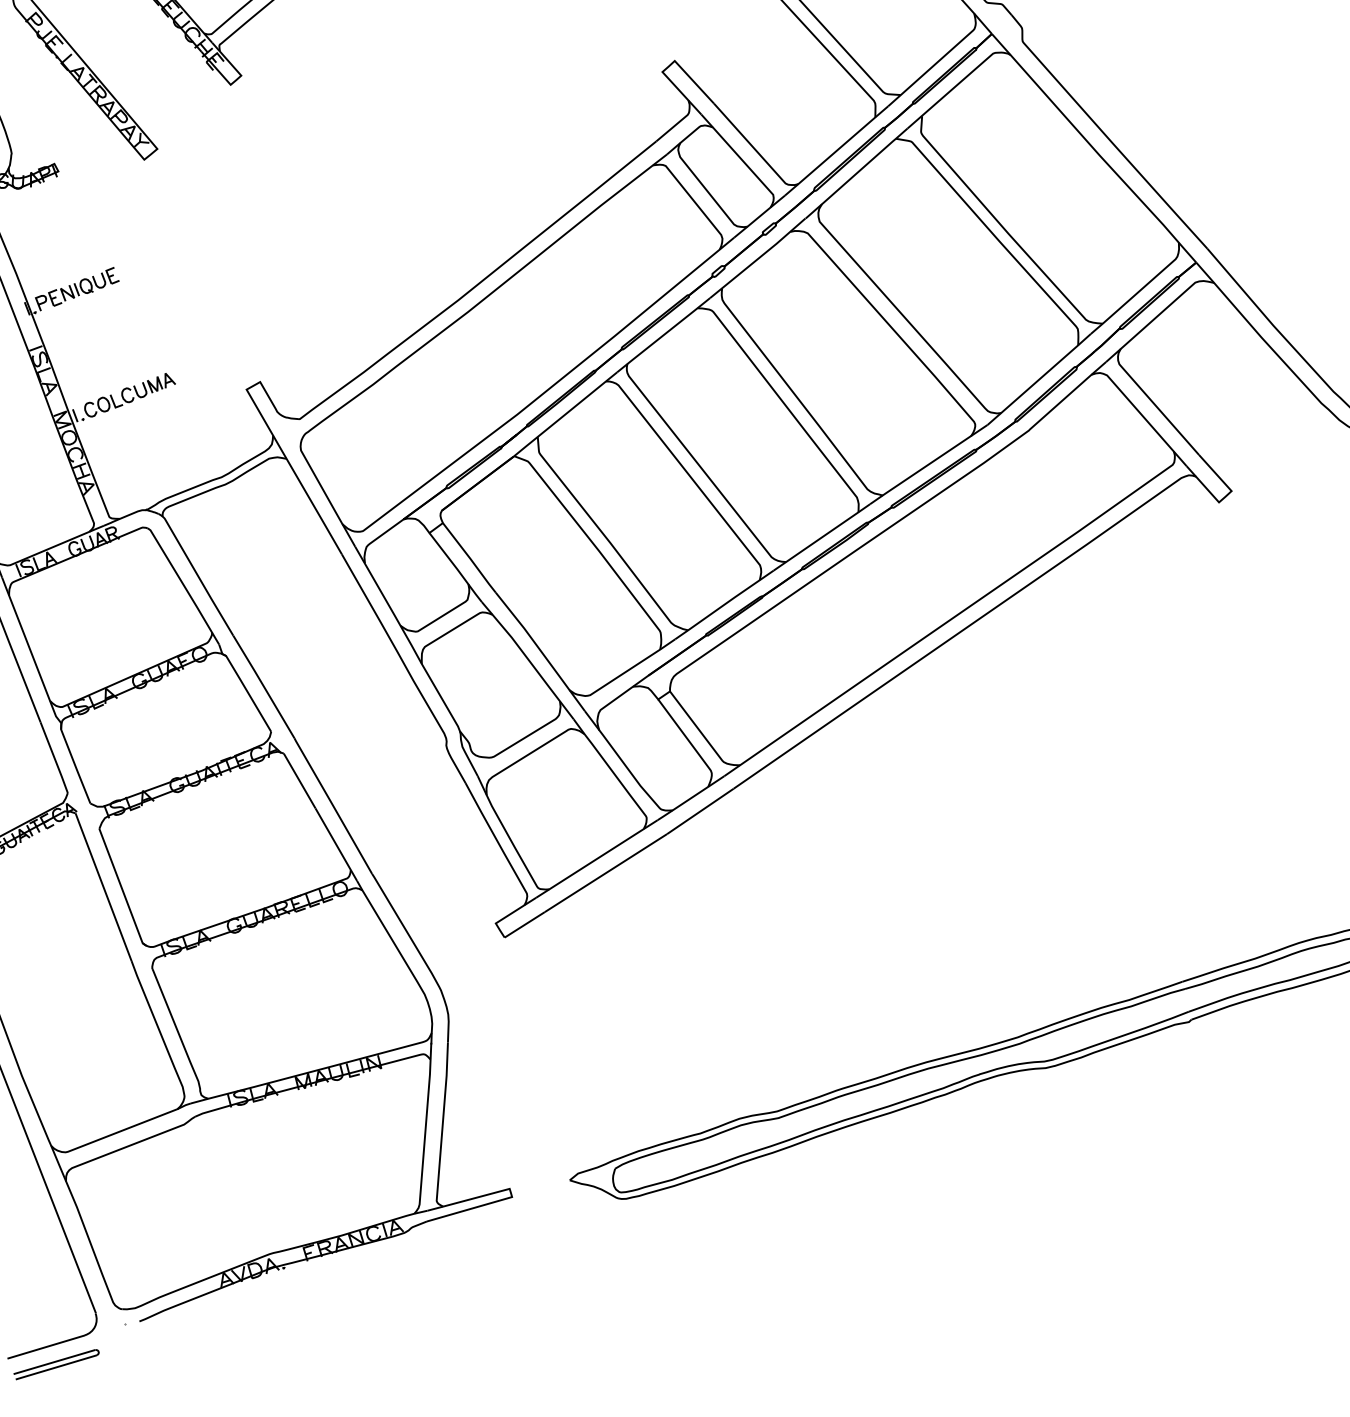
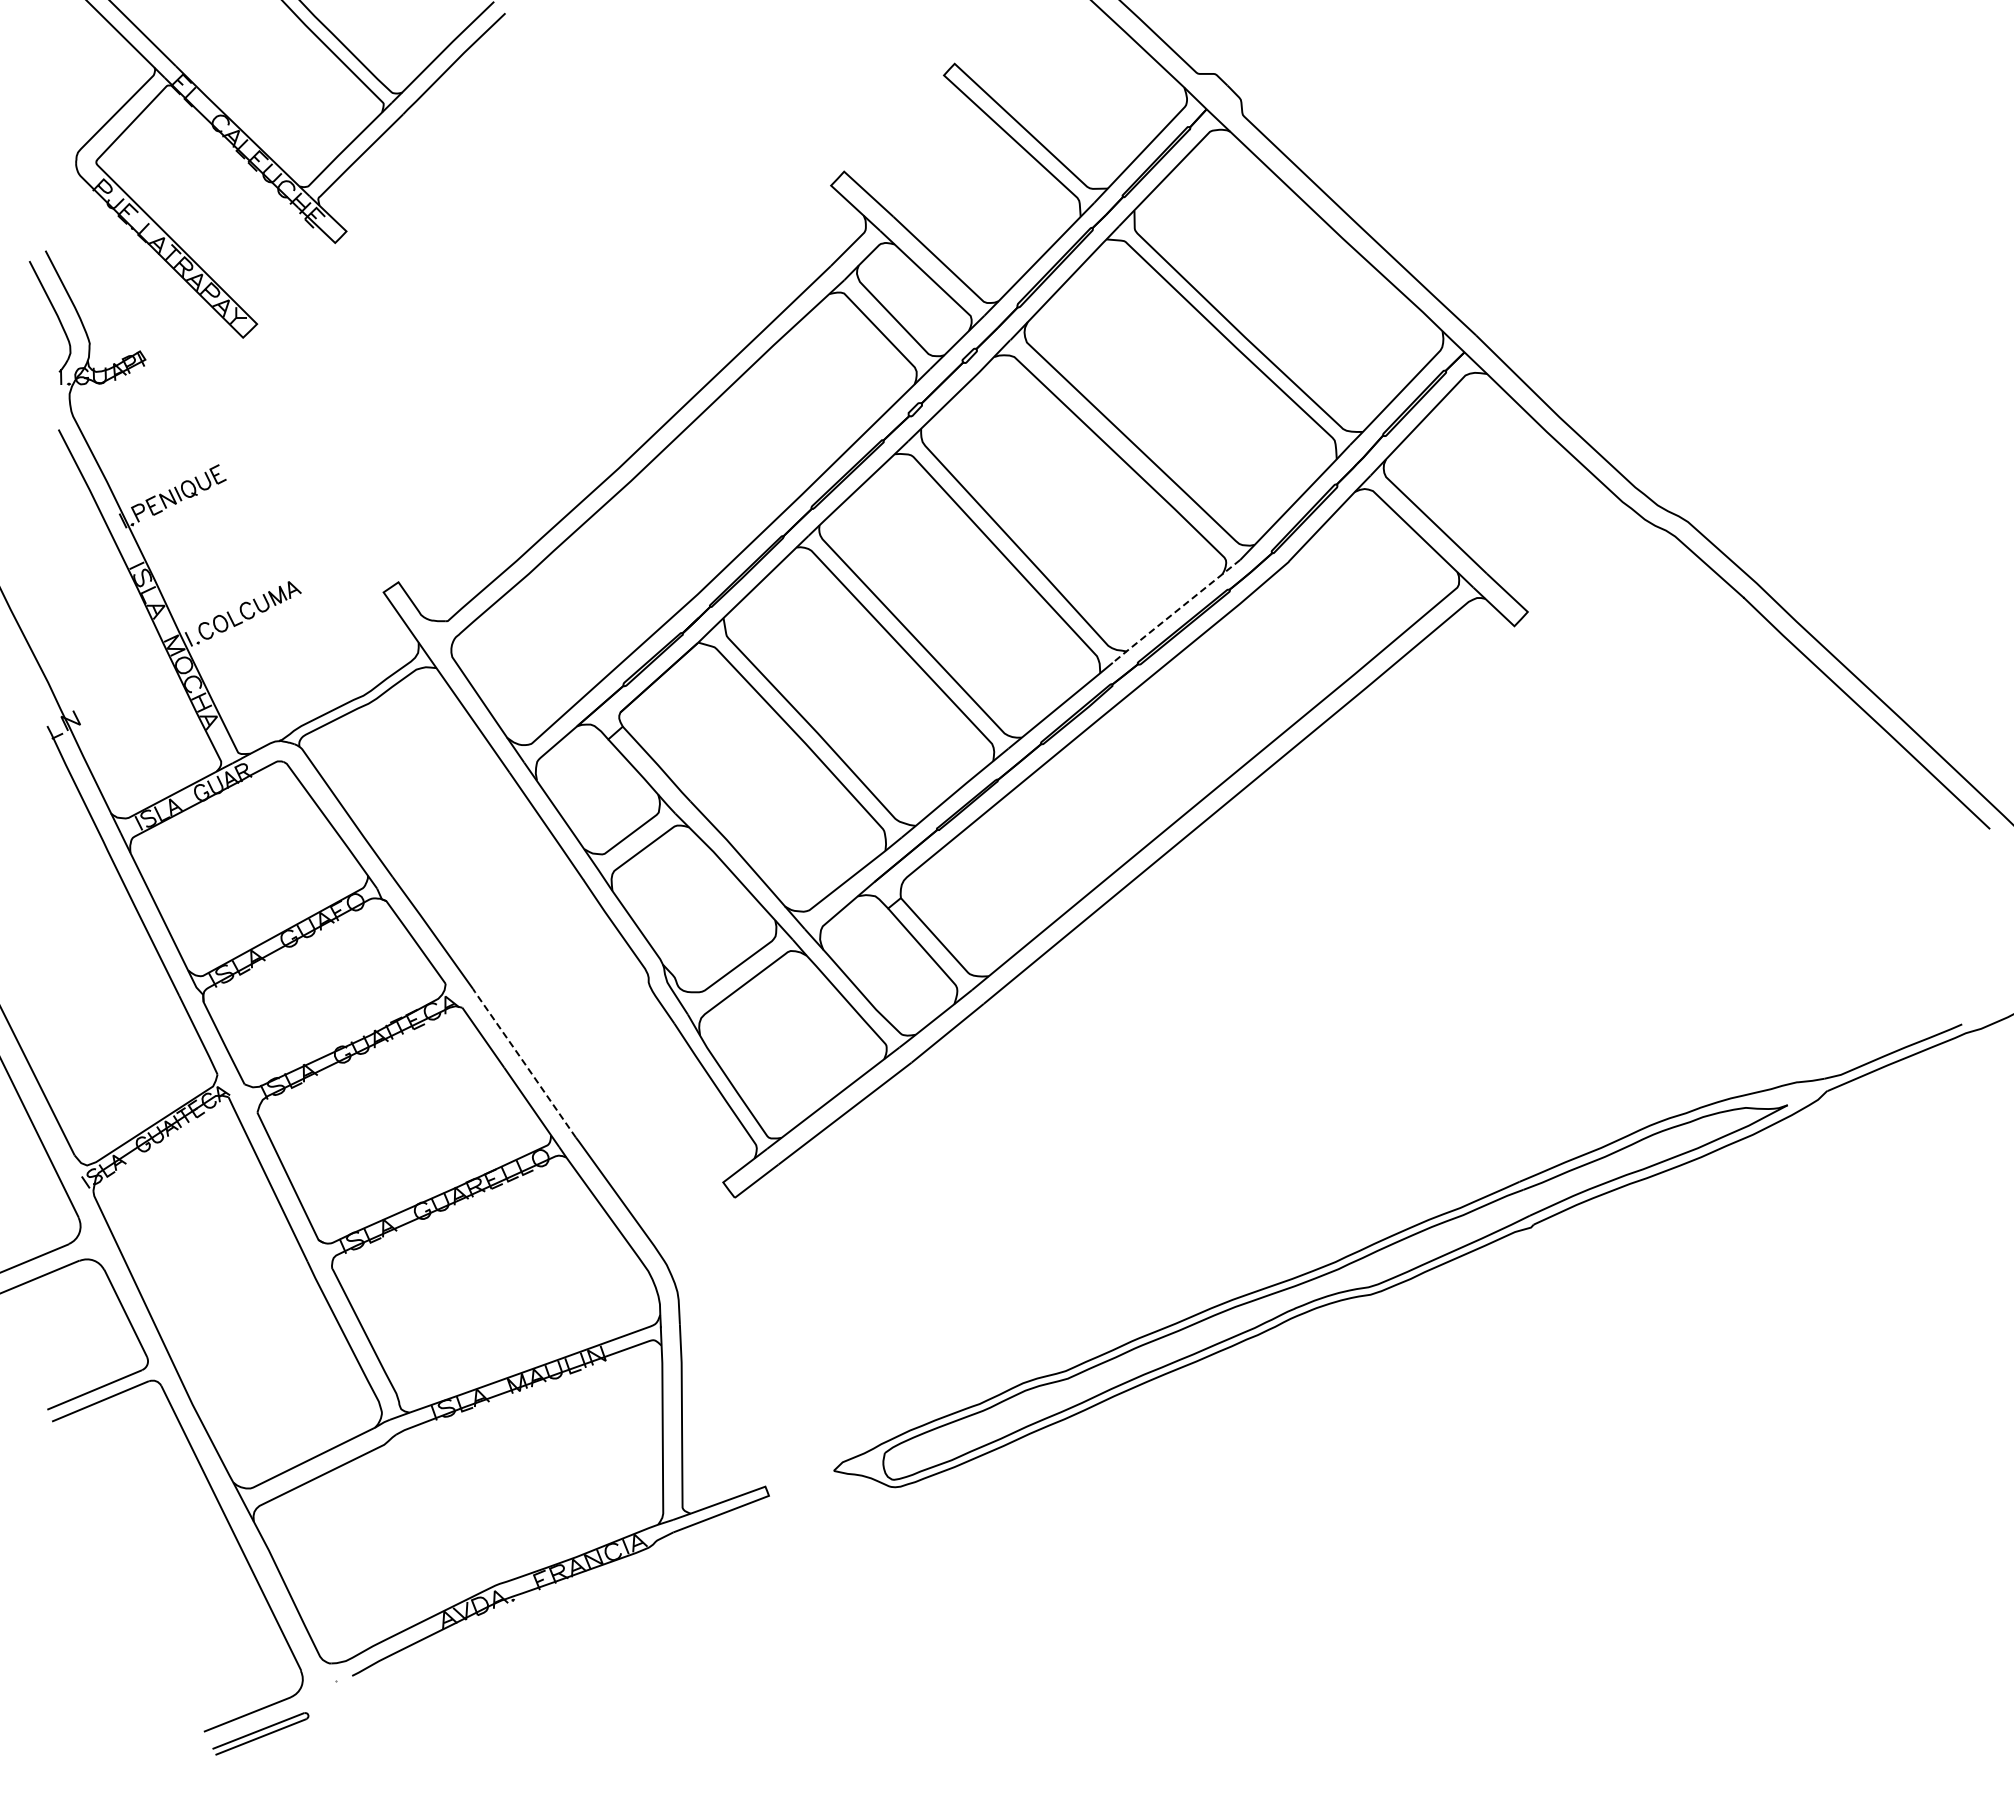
line: (927, 464) -> (1175, 611), solid -> dashed
line: (332, 805) -> (523, 1062), solid -> dashed

